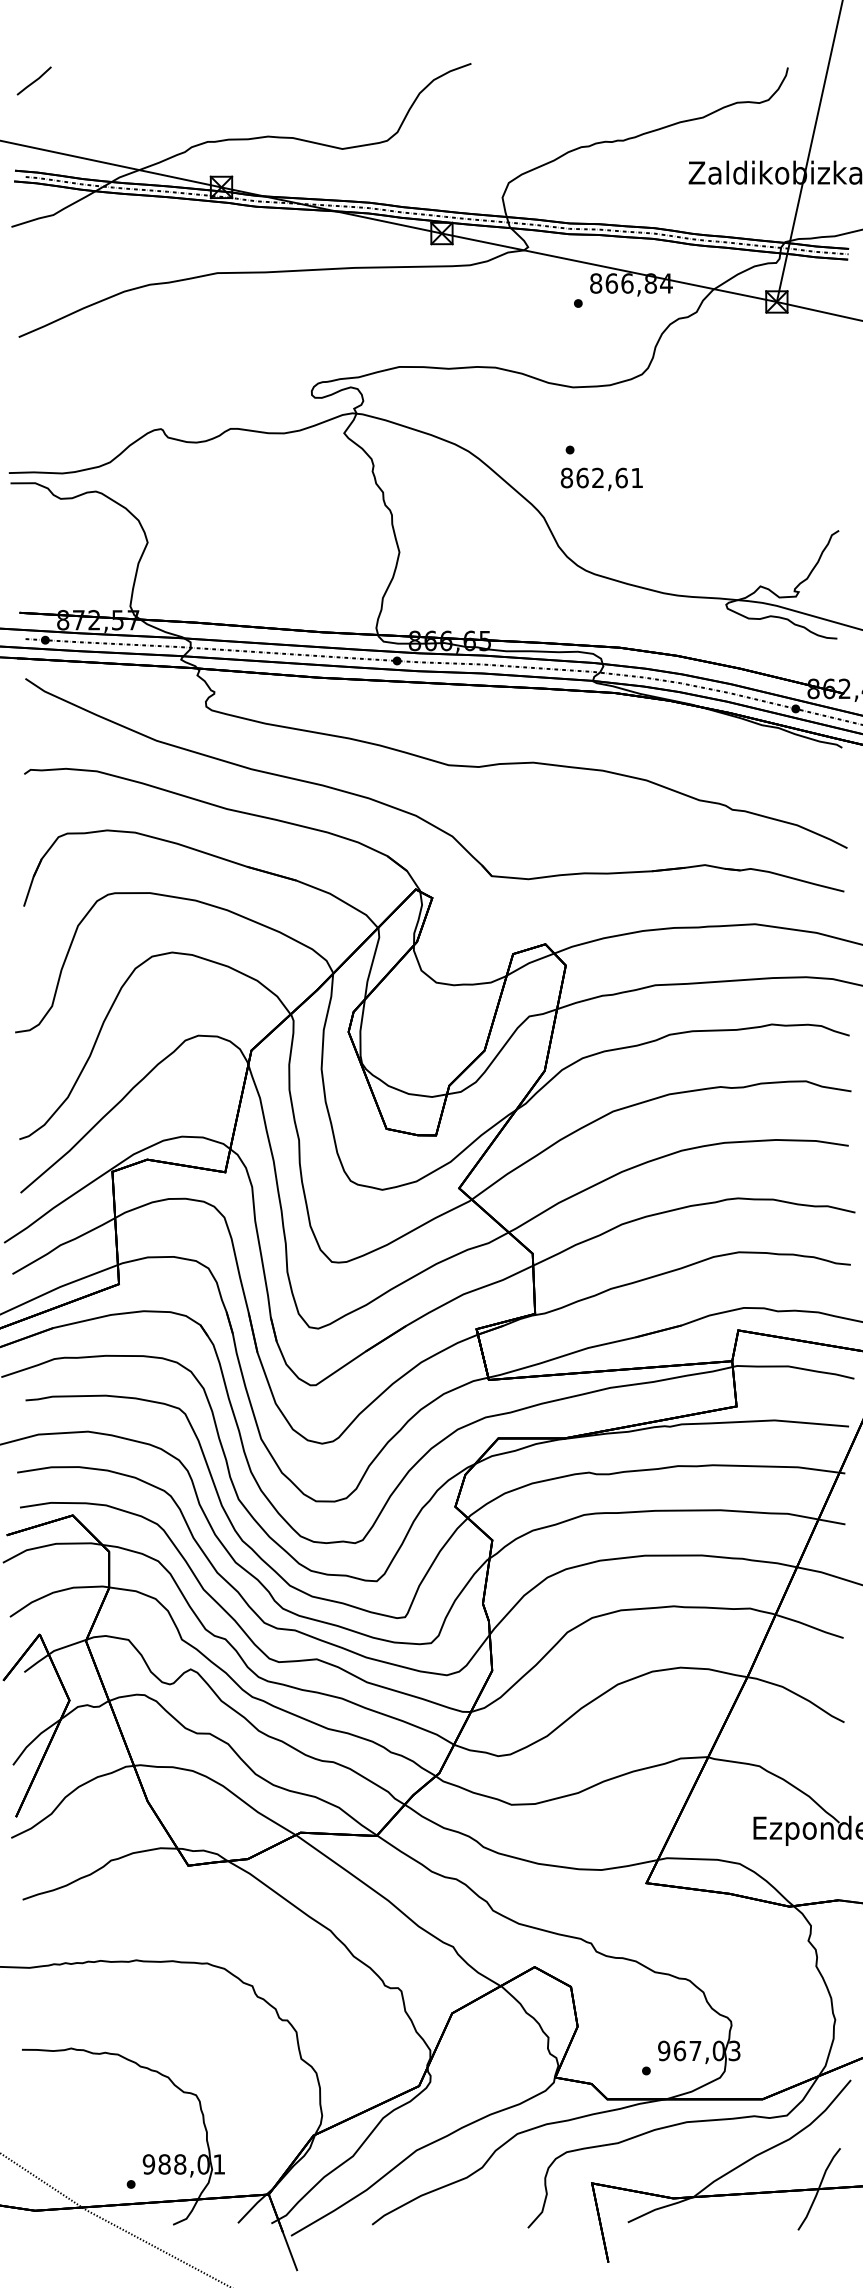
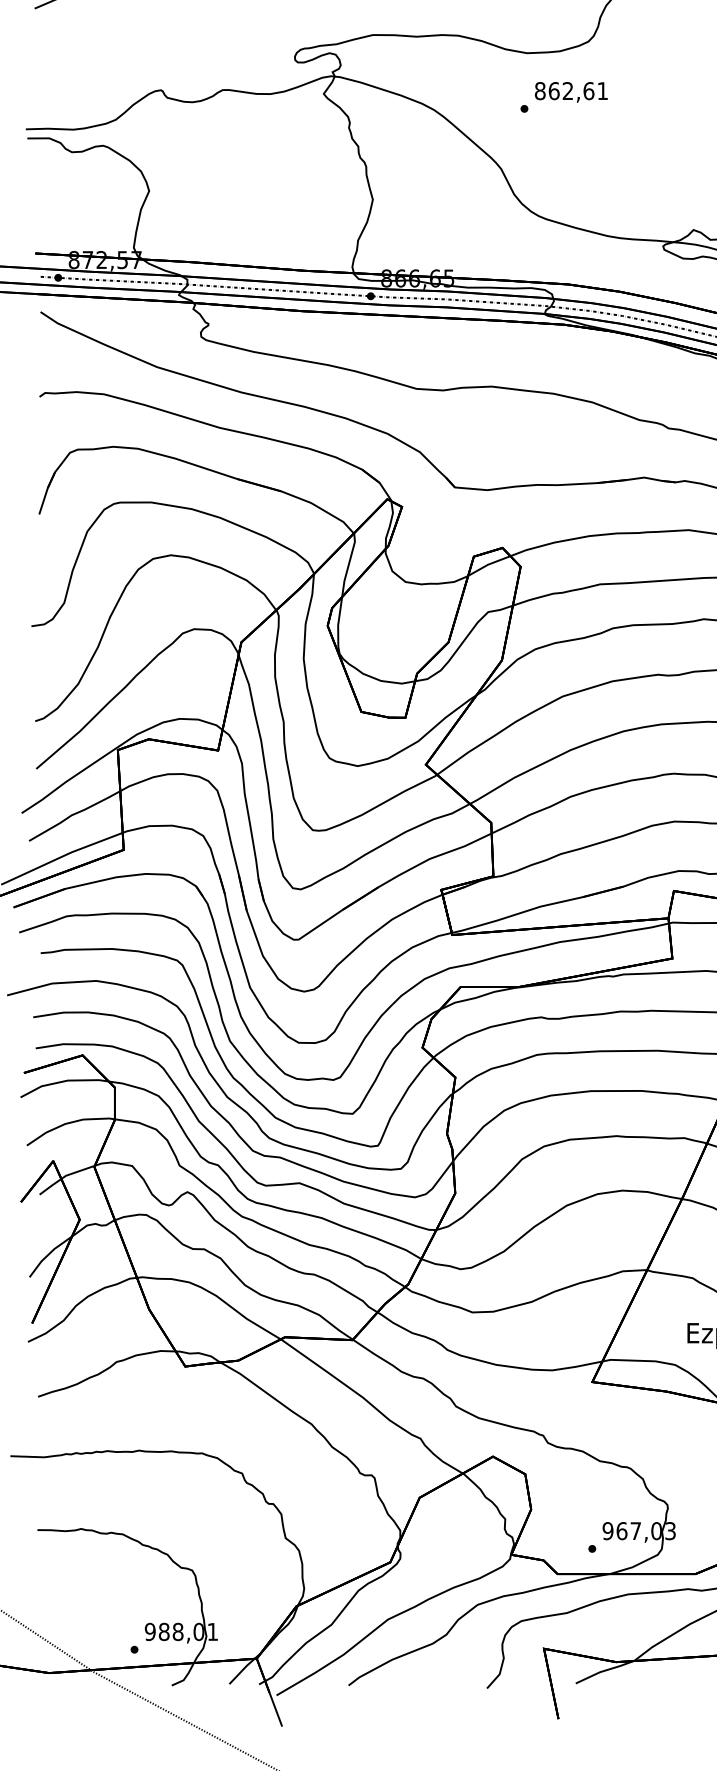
text: (601, 479) -> (571, 92), moved

